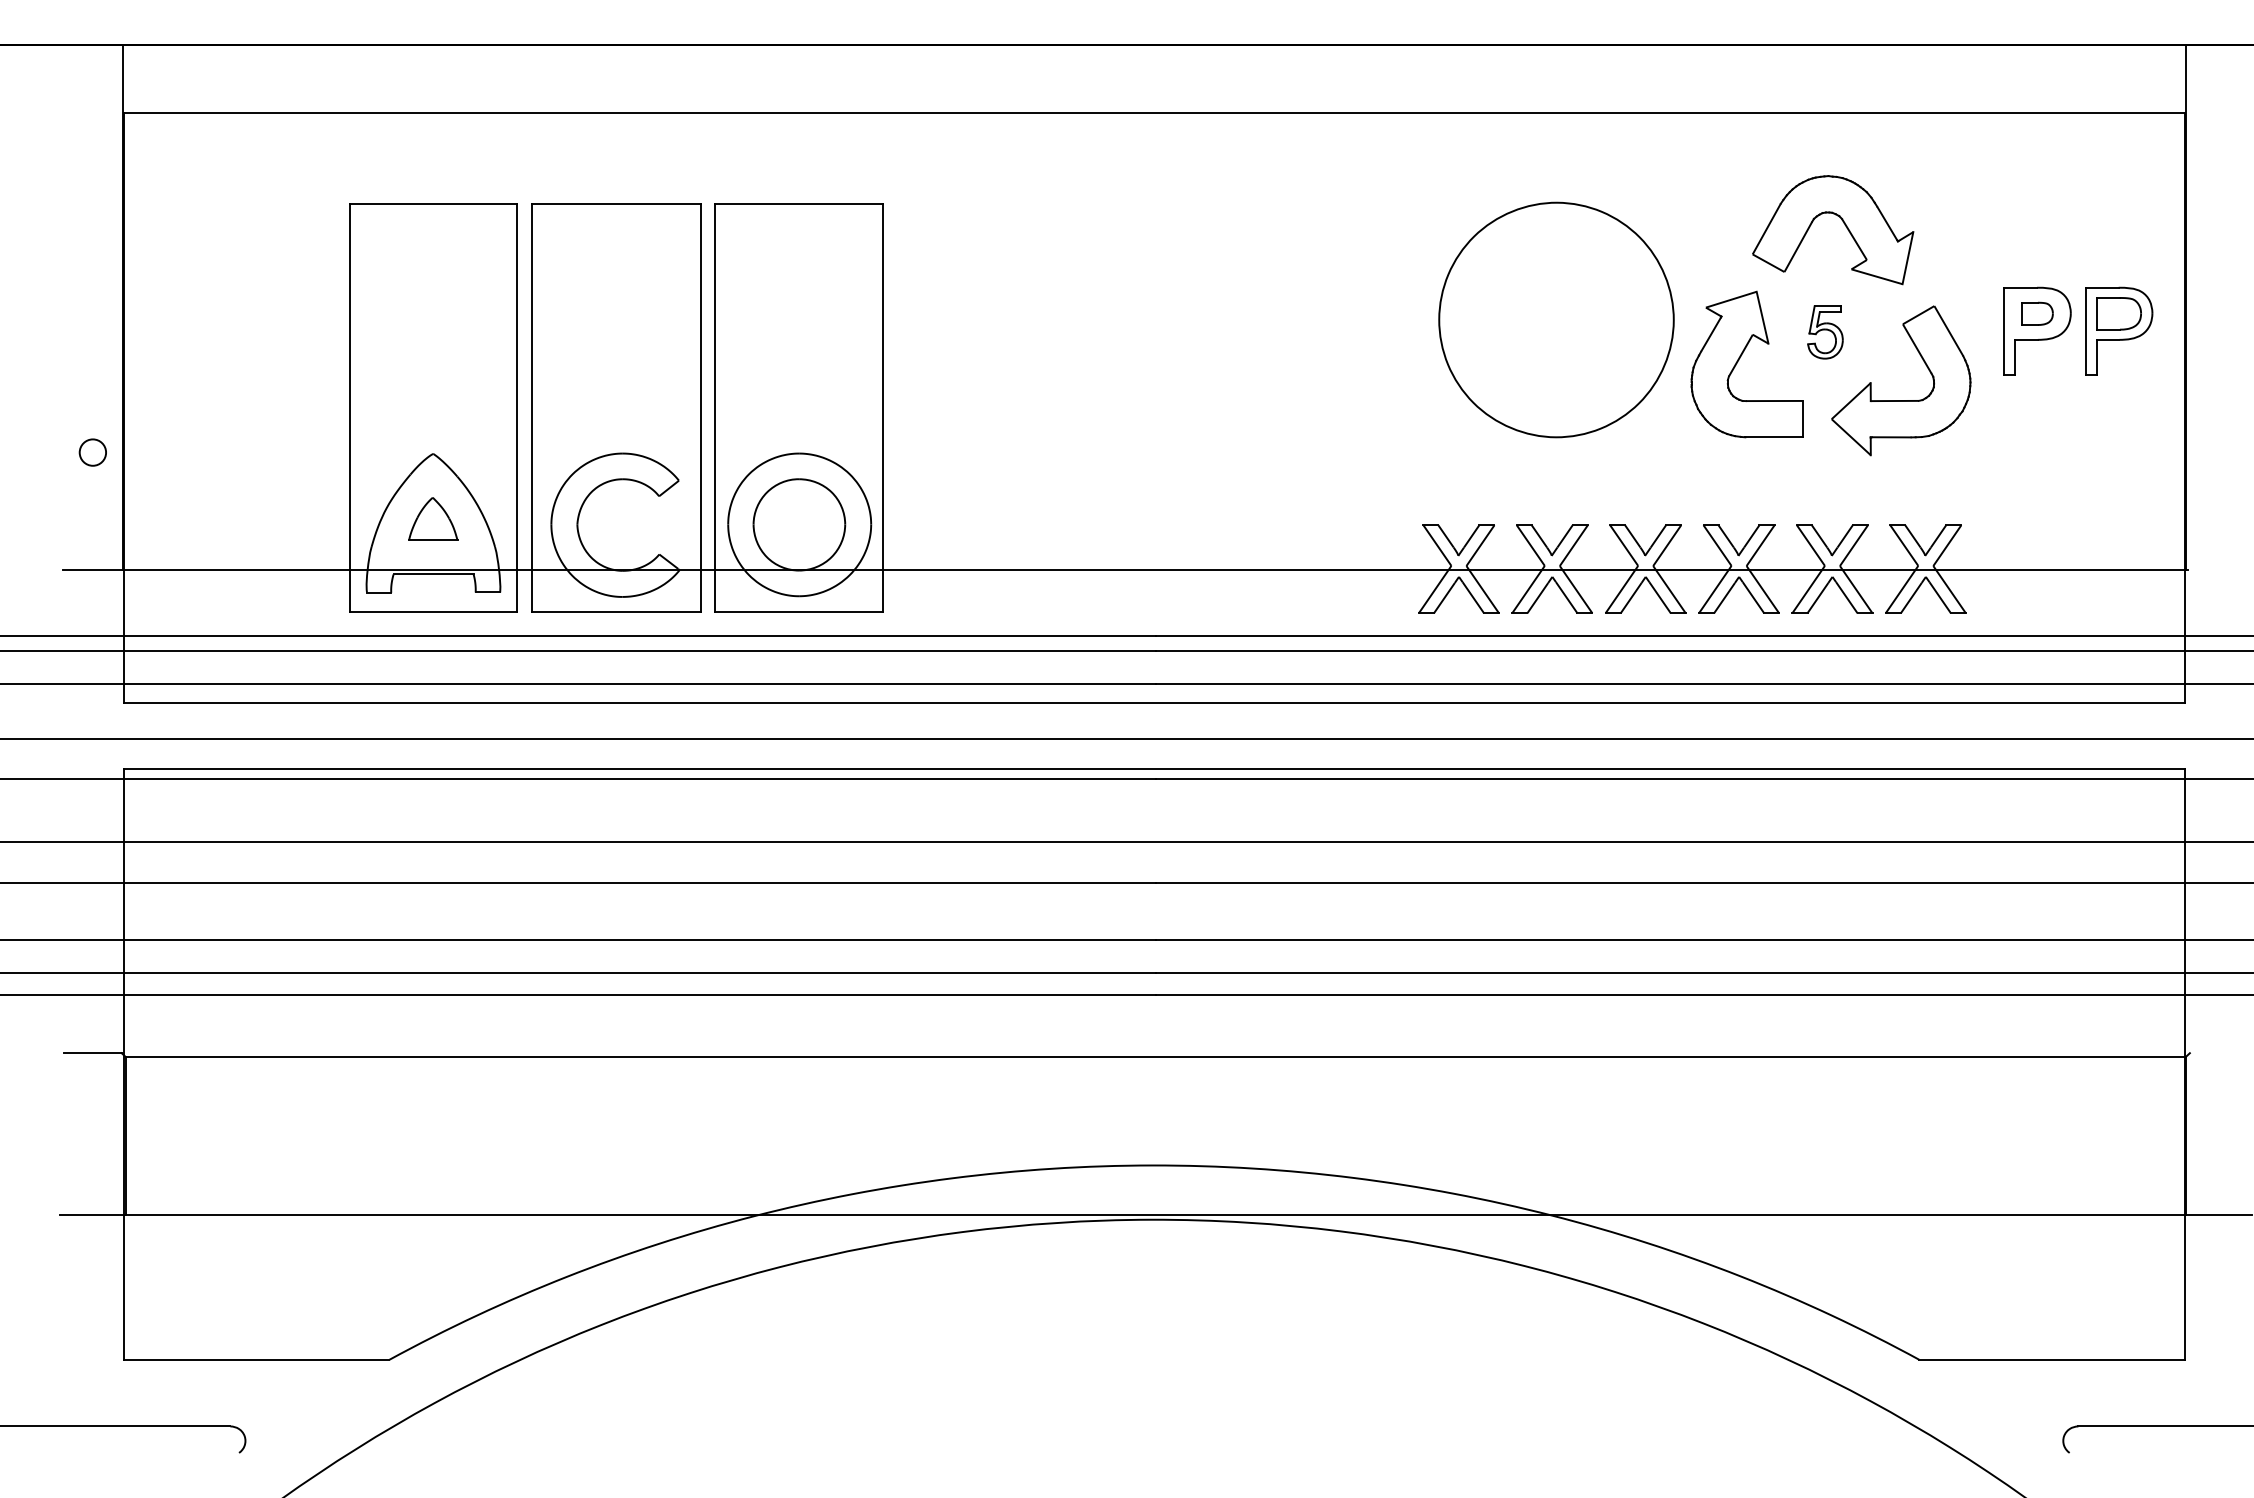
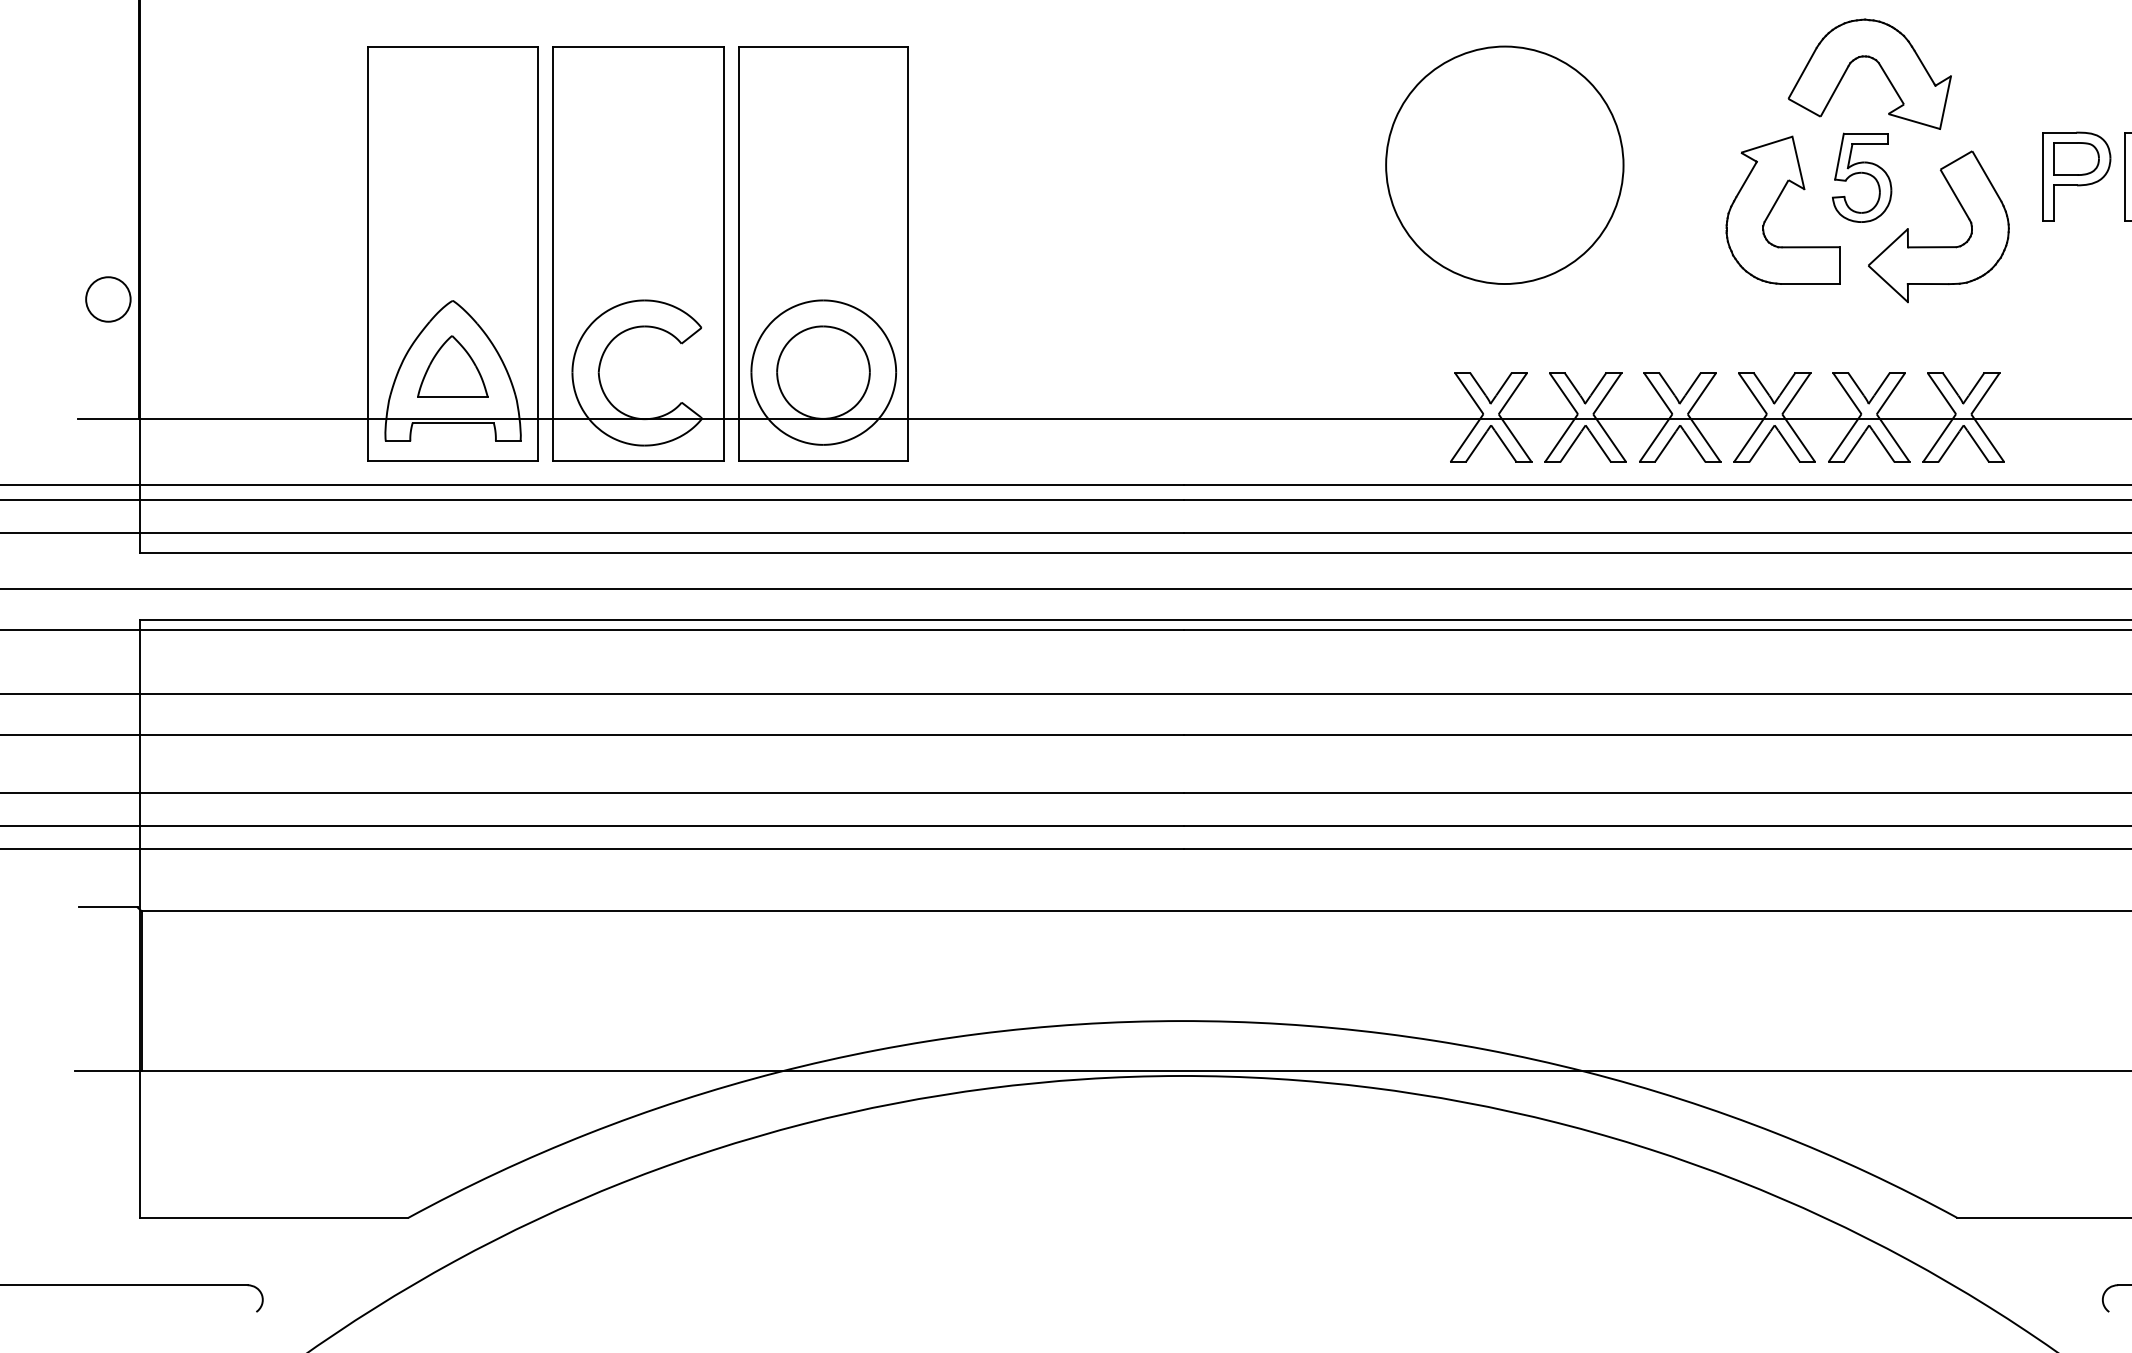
part: (2037, 313) -> (2076, 158), size x1.43
part: (1556, 319) -> (1504, 164), moved
part: (1825, 332) -> (1862, 177), size x1.67
circle: (92, 452) -> (107, 299), size x1.67
part: (433, 518) -> (453, 366), size x1.43

